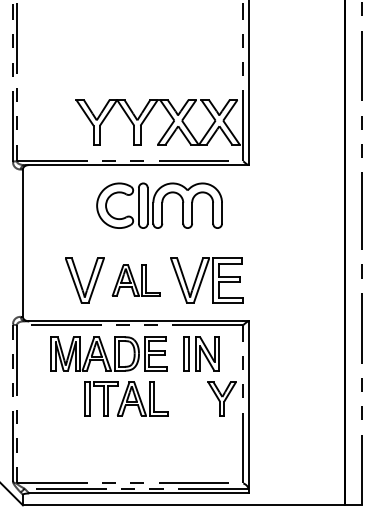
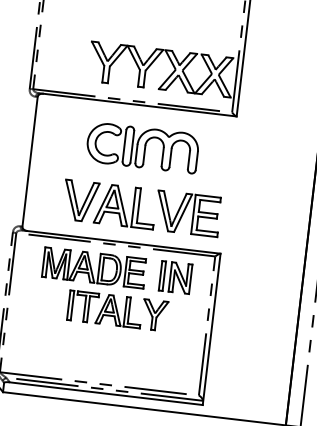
part: (159, 205) -> (142, 147), moved
part: (135, 280) -> (125, 206), size x1.43
part: (221, 398) -> (154, 314), moved

